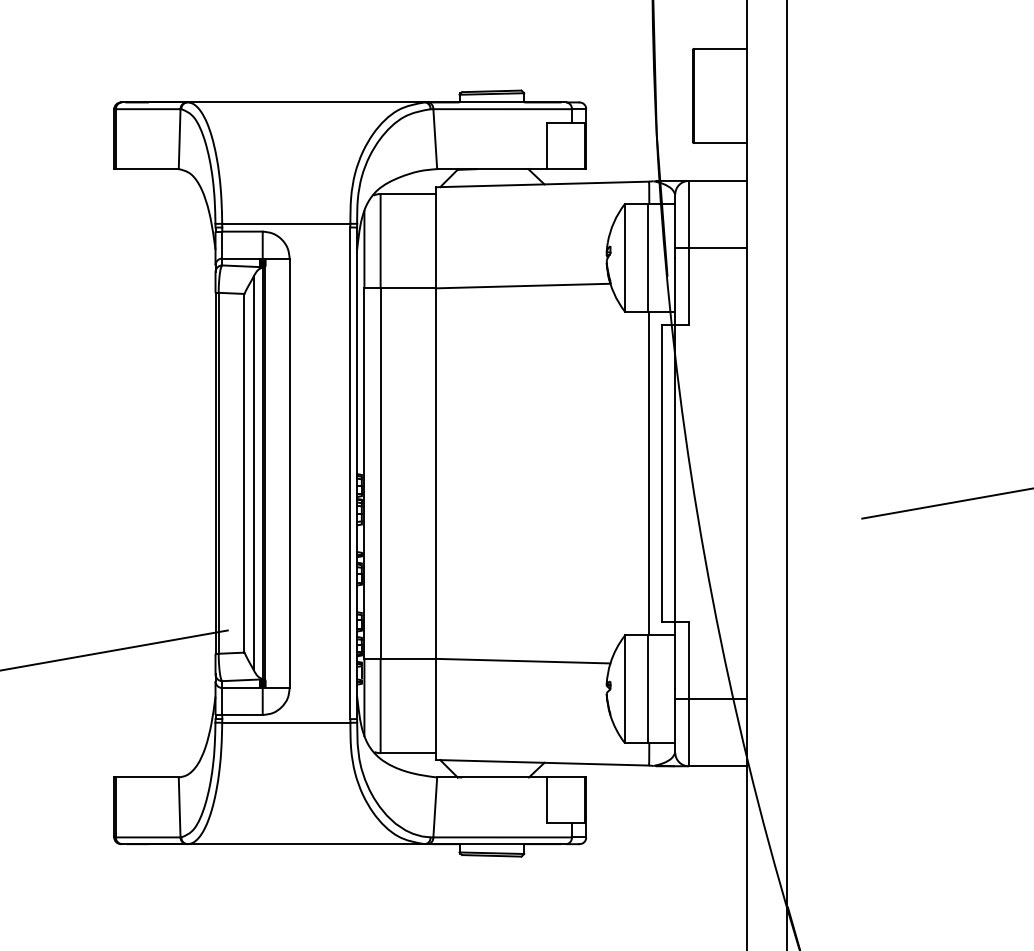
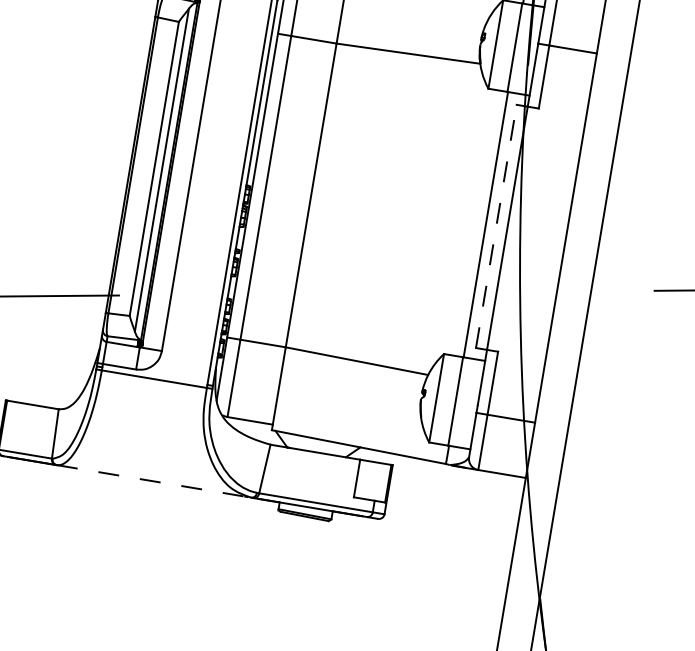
line: (661, 473) -> (496, 226), solid -> dashed
line: (306, 844) -> (154, 481), solid -> dashed

